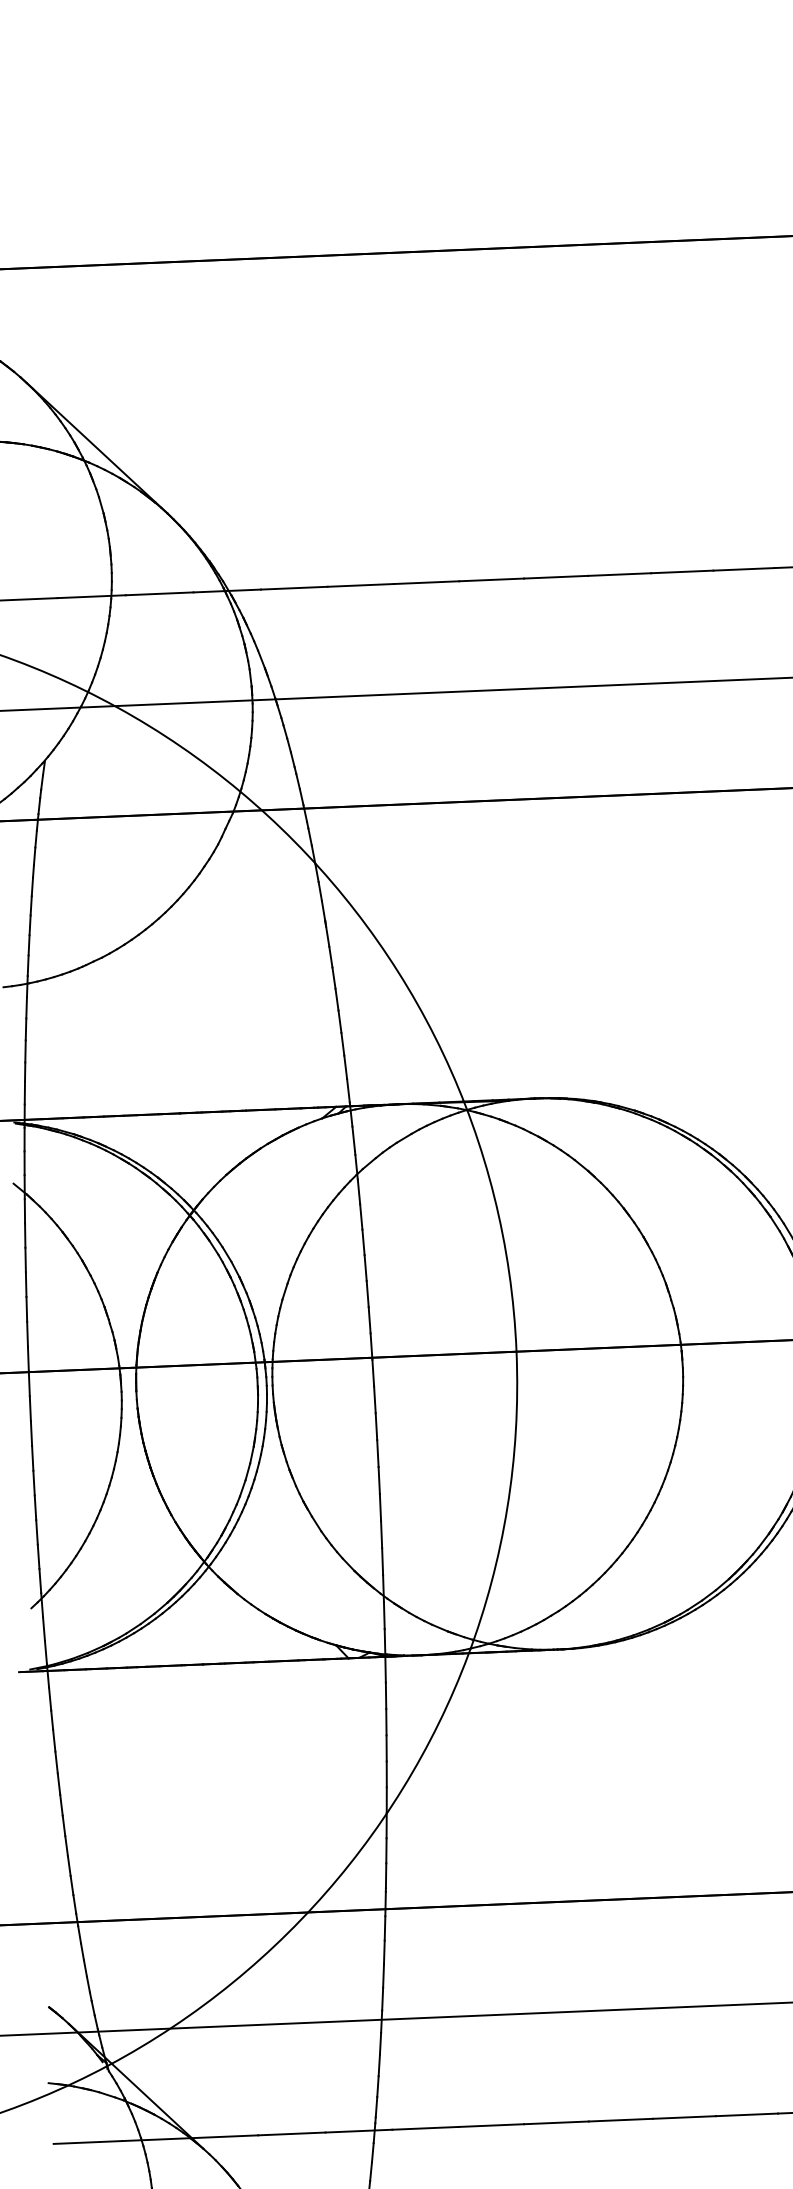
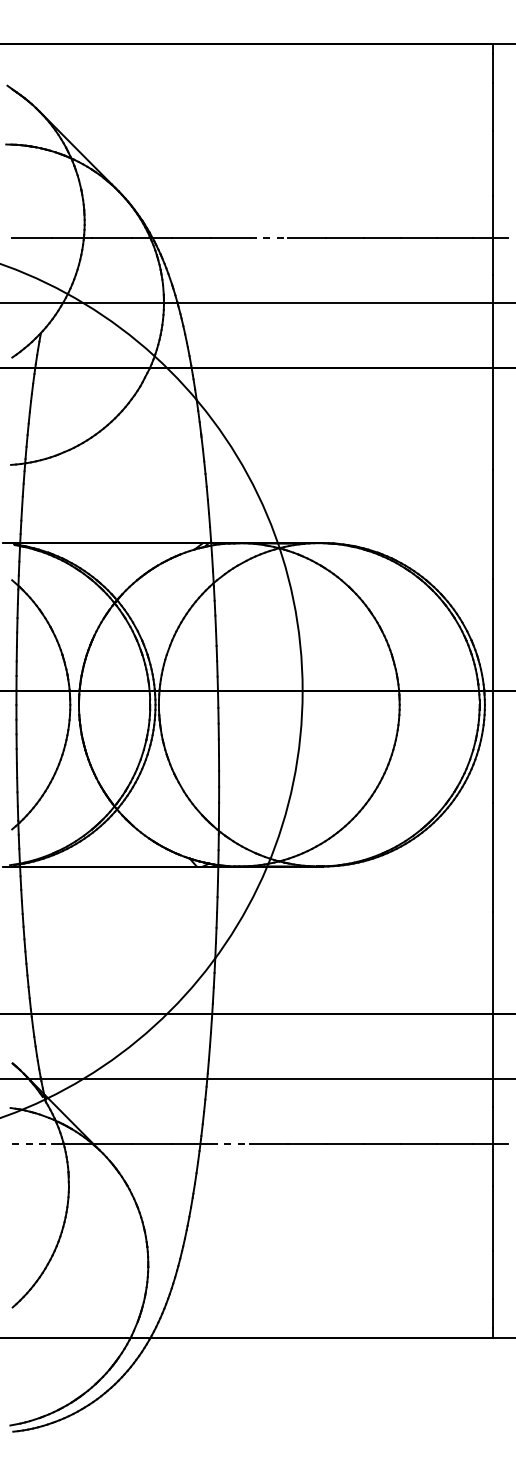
line: (427, 582) -> (269, 238), solid -> dashed
line: (425, 2127) -> (230, 1143), solid -> dashed
line: (88, 2142) -> (32, 1143), solid -> dashed

